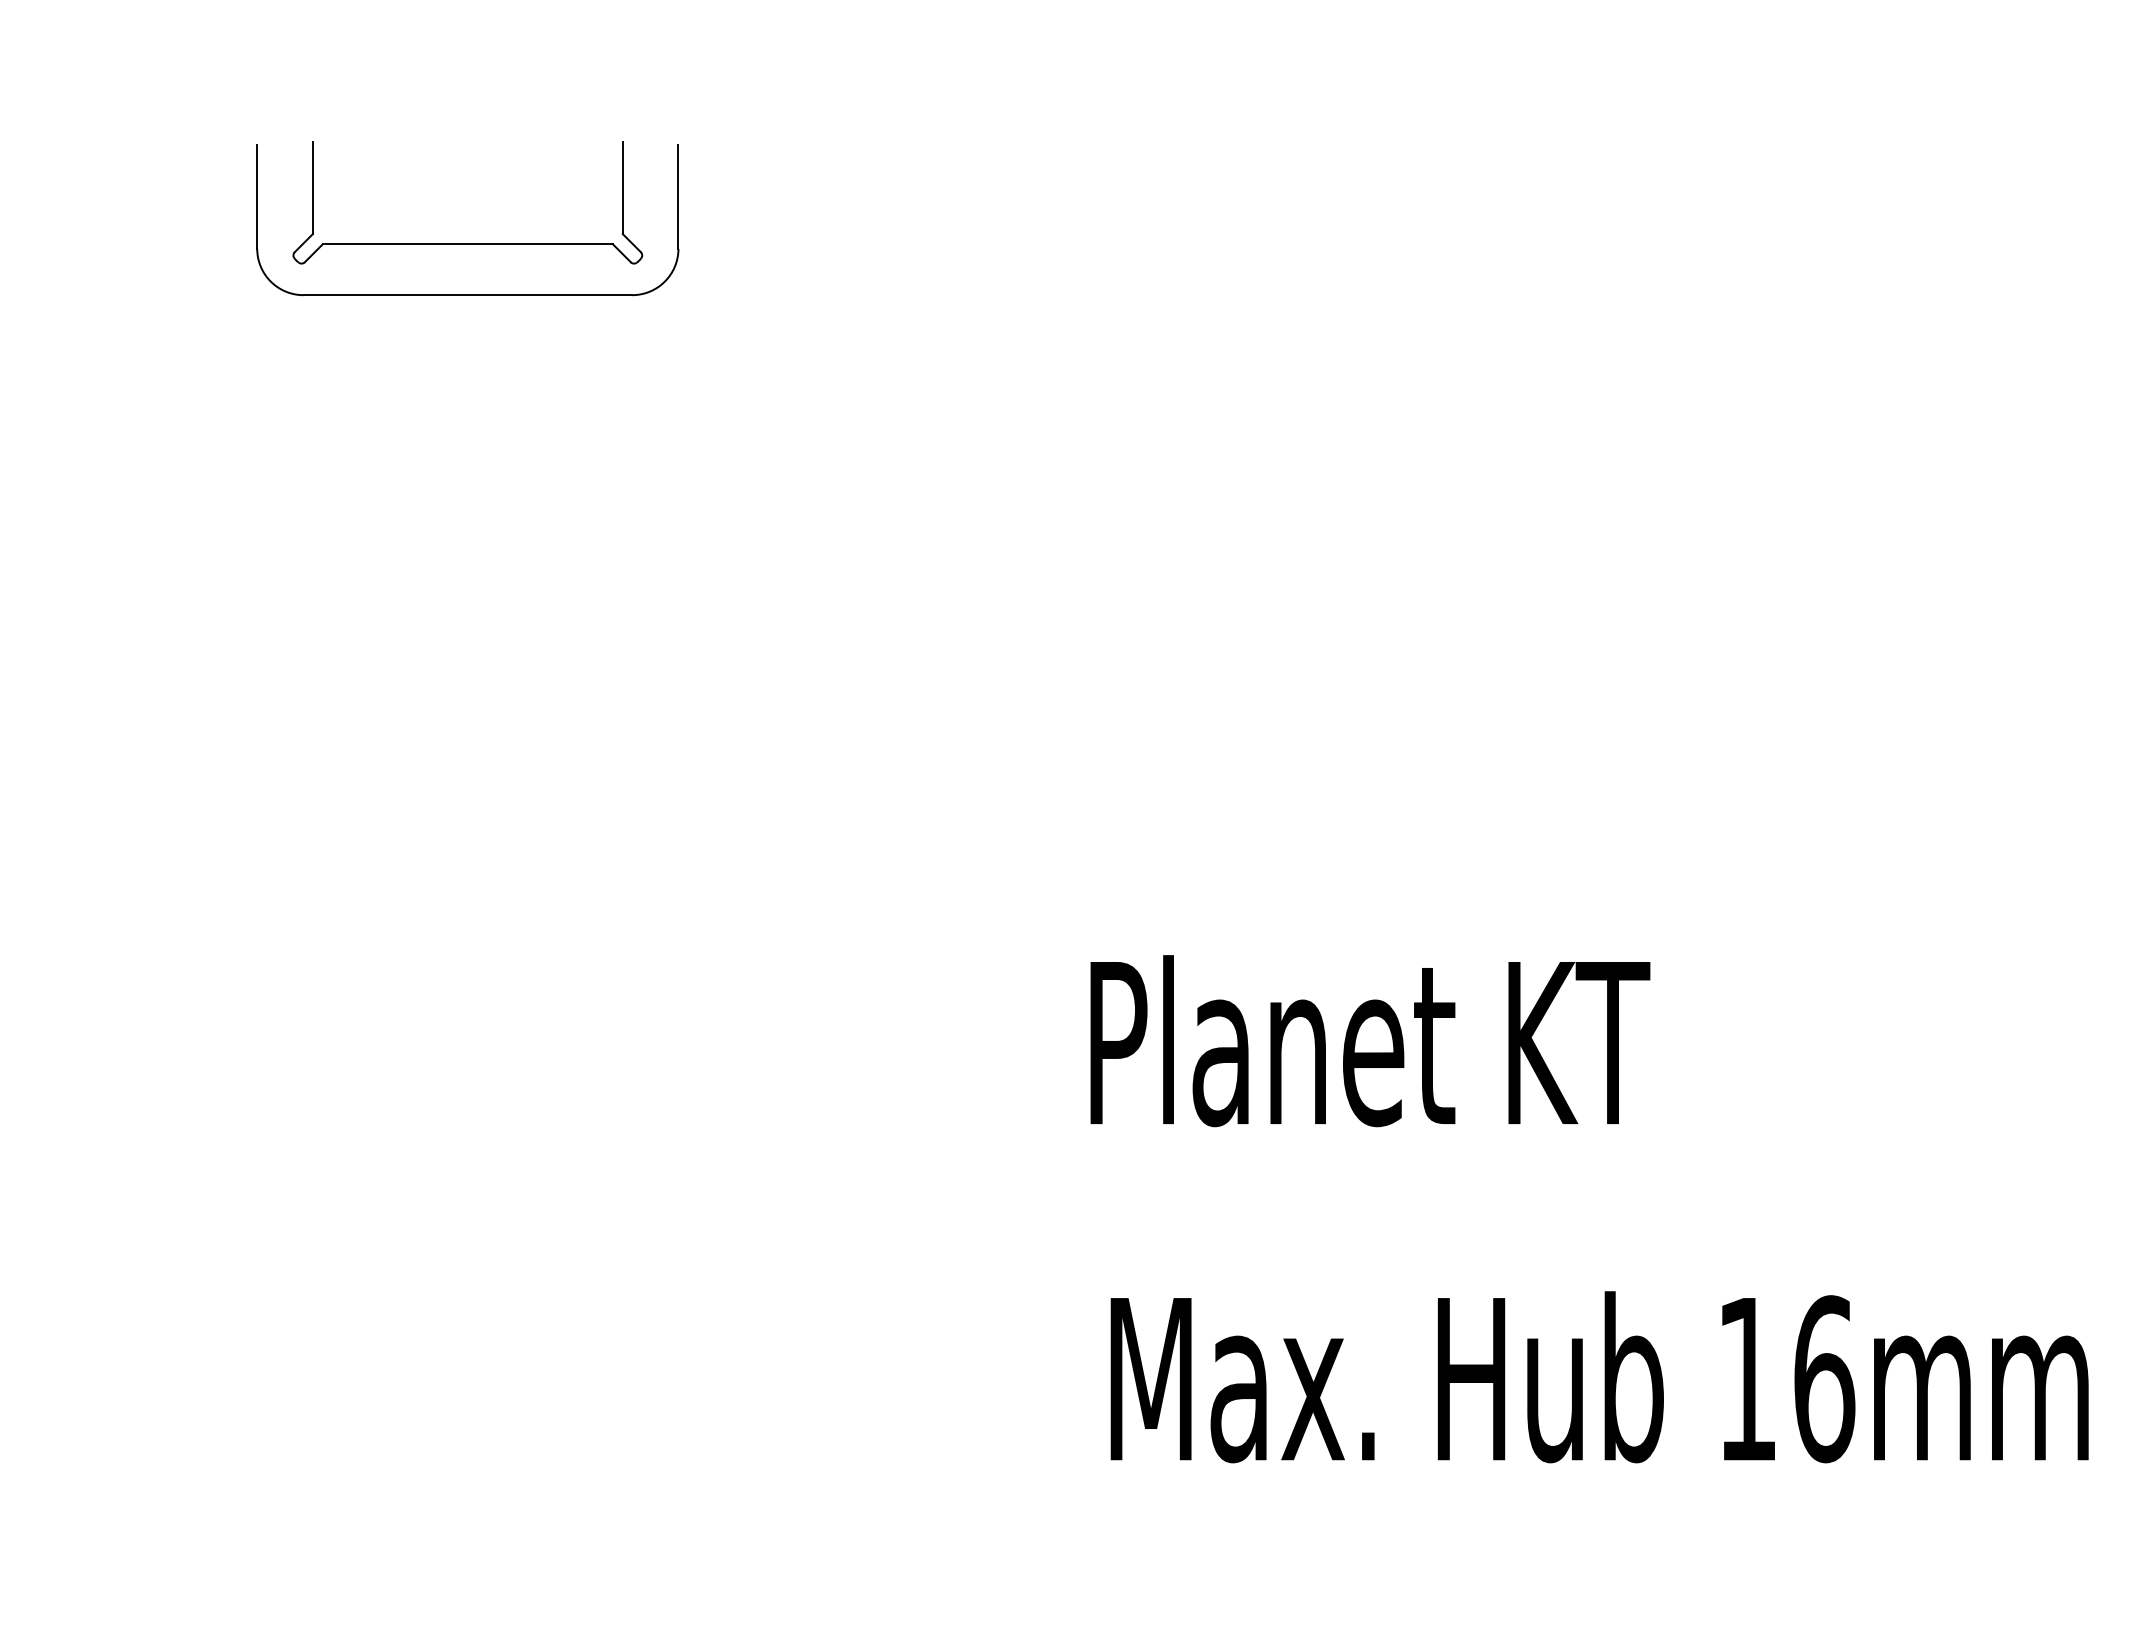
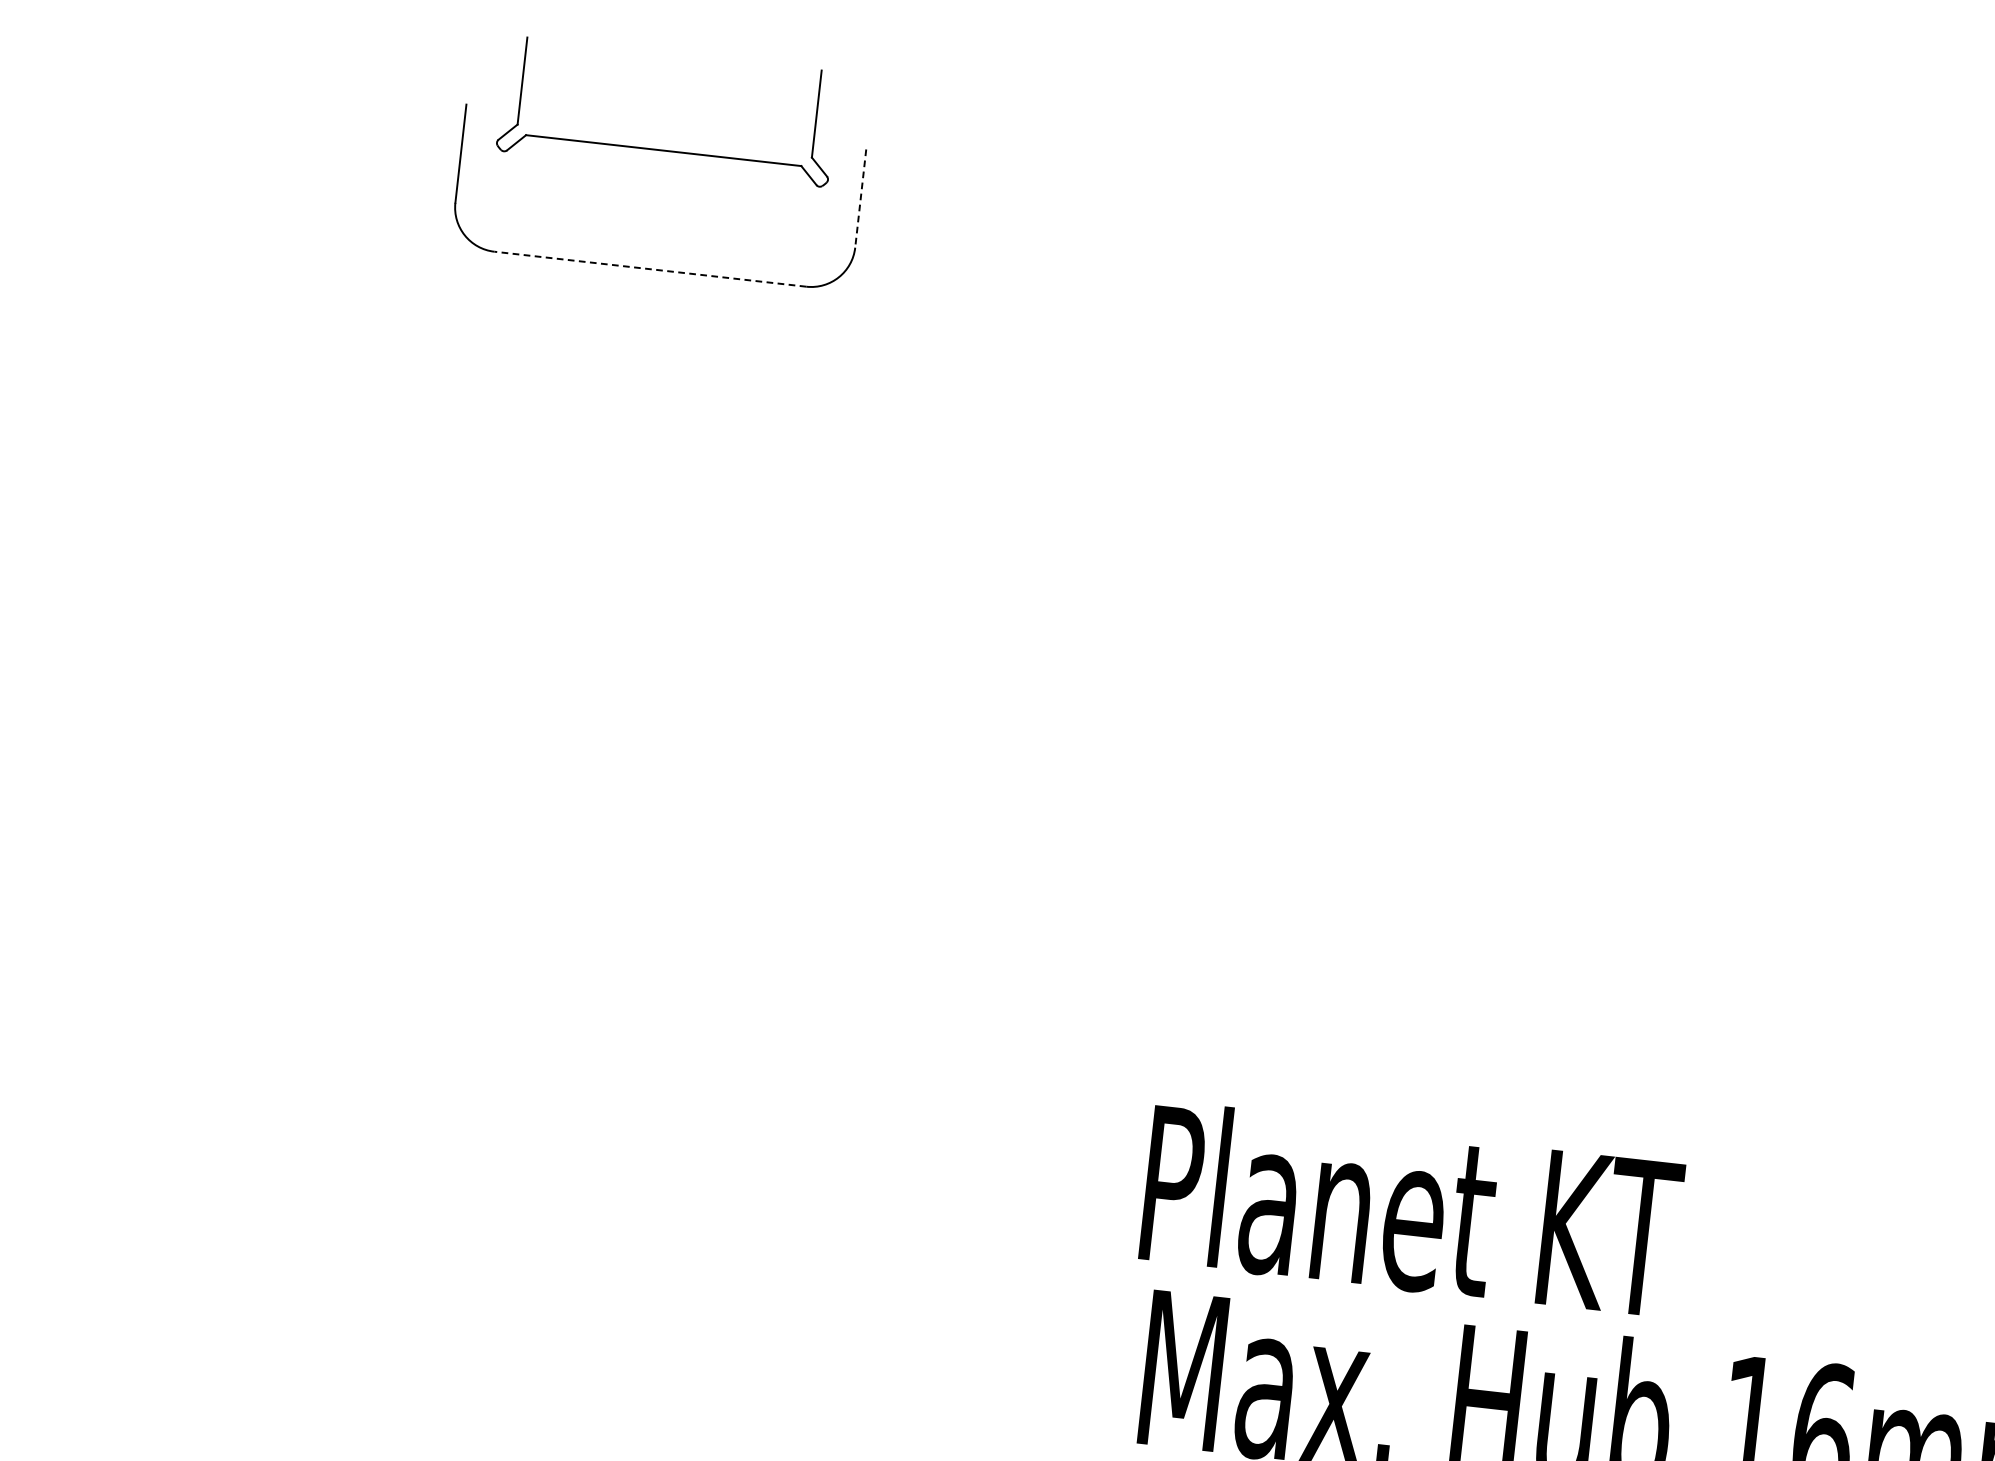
line: (678, 197) -> (860, 198), solid -> dashed
part: (467, 243) -> (663, 149), moved
line: (467, 295) -> (650, 269), solid -> dashed
text: (1370, 1041) -> (1412, 1210), moved

